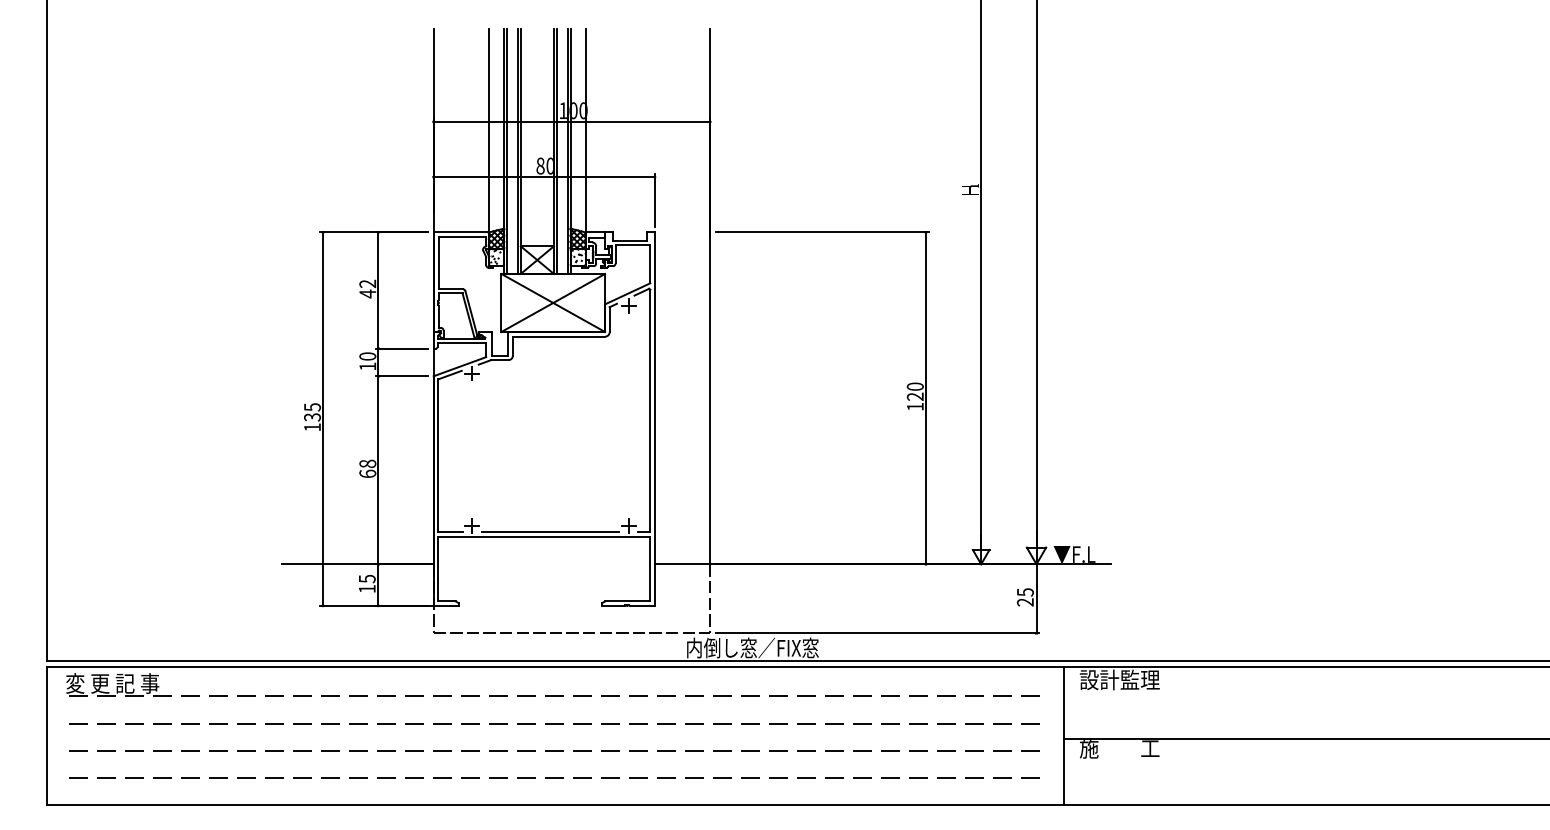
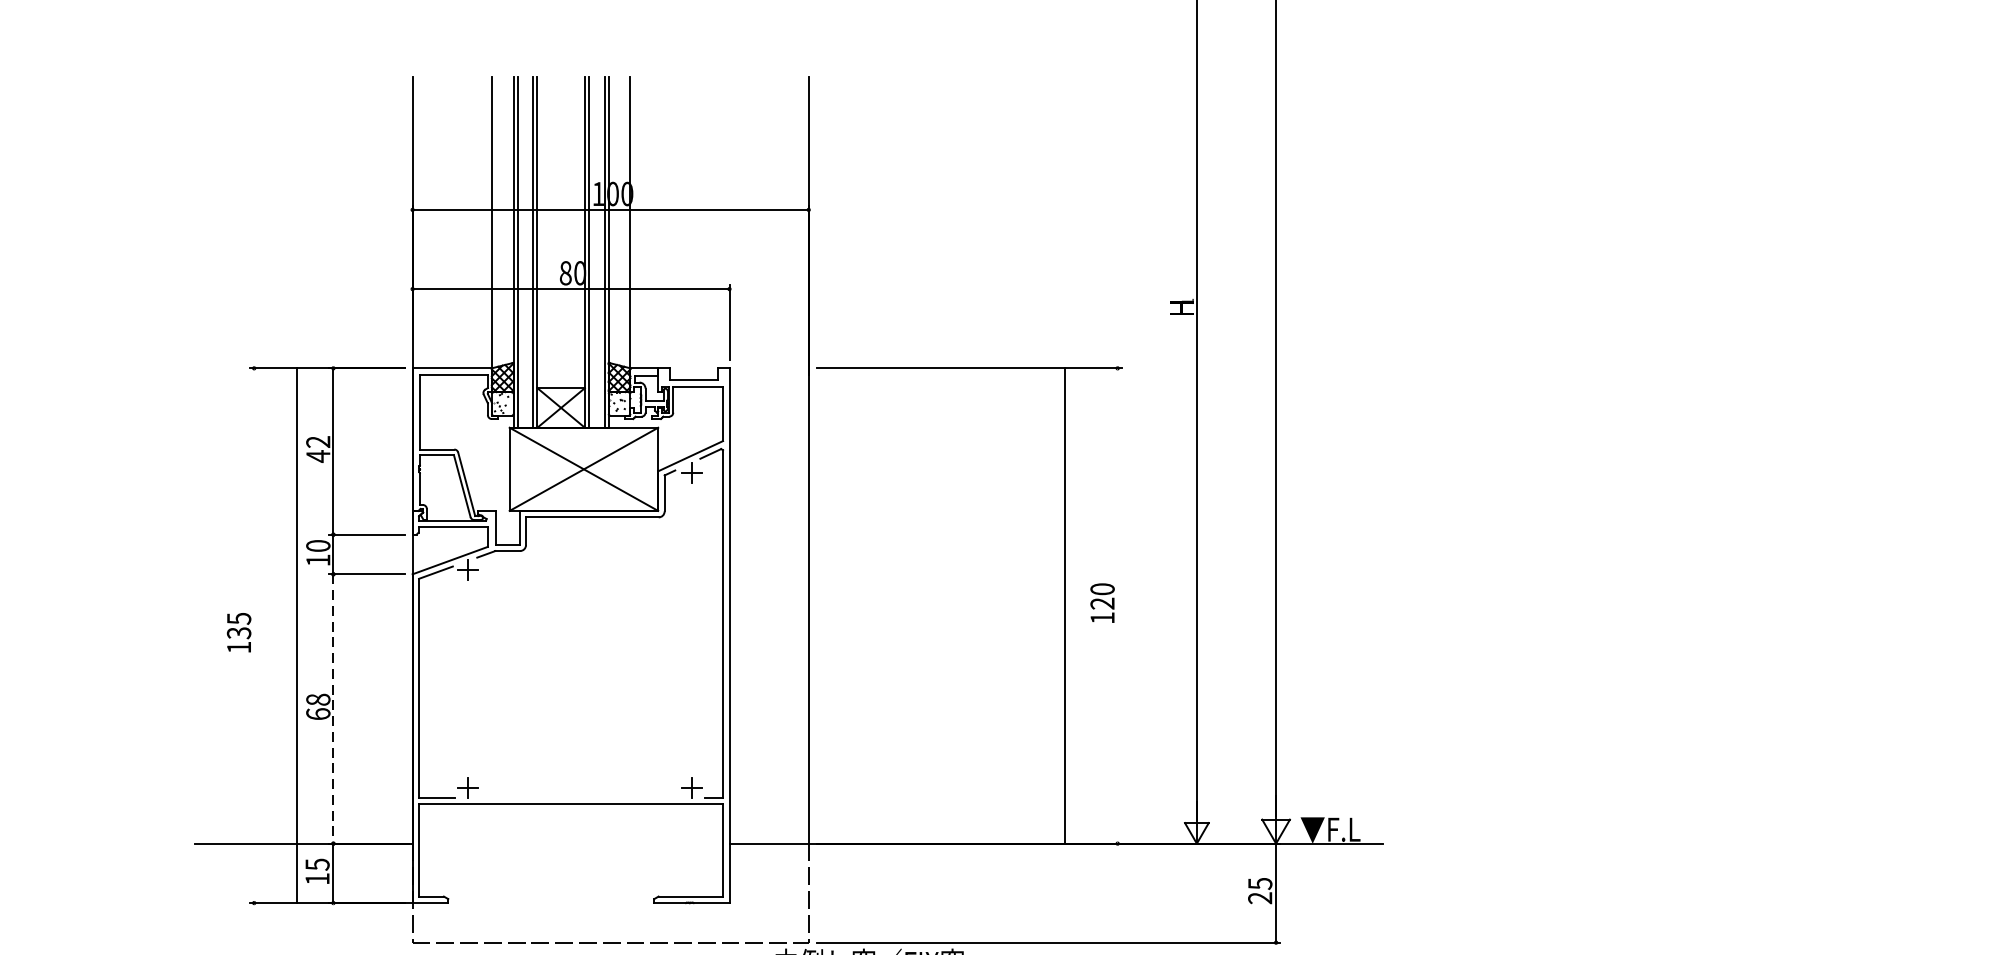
line: (925, 398) -> (1064, 606), moved
line: (323, 418) -> (297, 634), moved
line: (378, 470) -> (333, 709), solid -> dashed
line: (550, 532) -> (579, 798), removed

